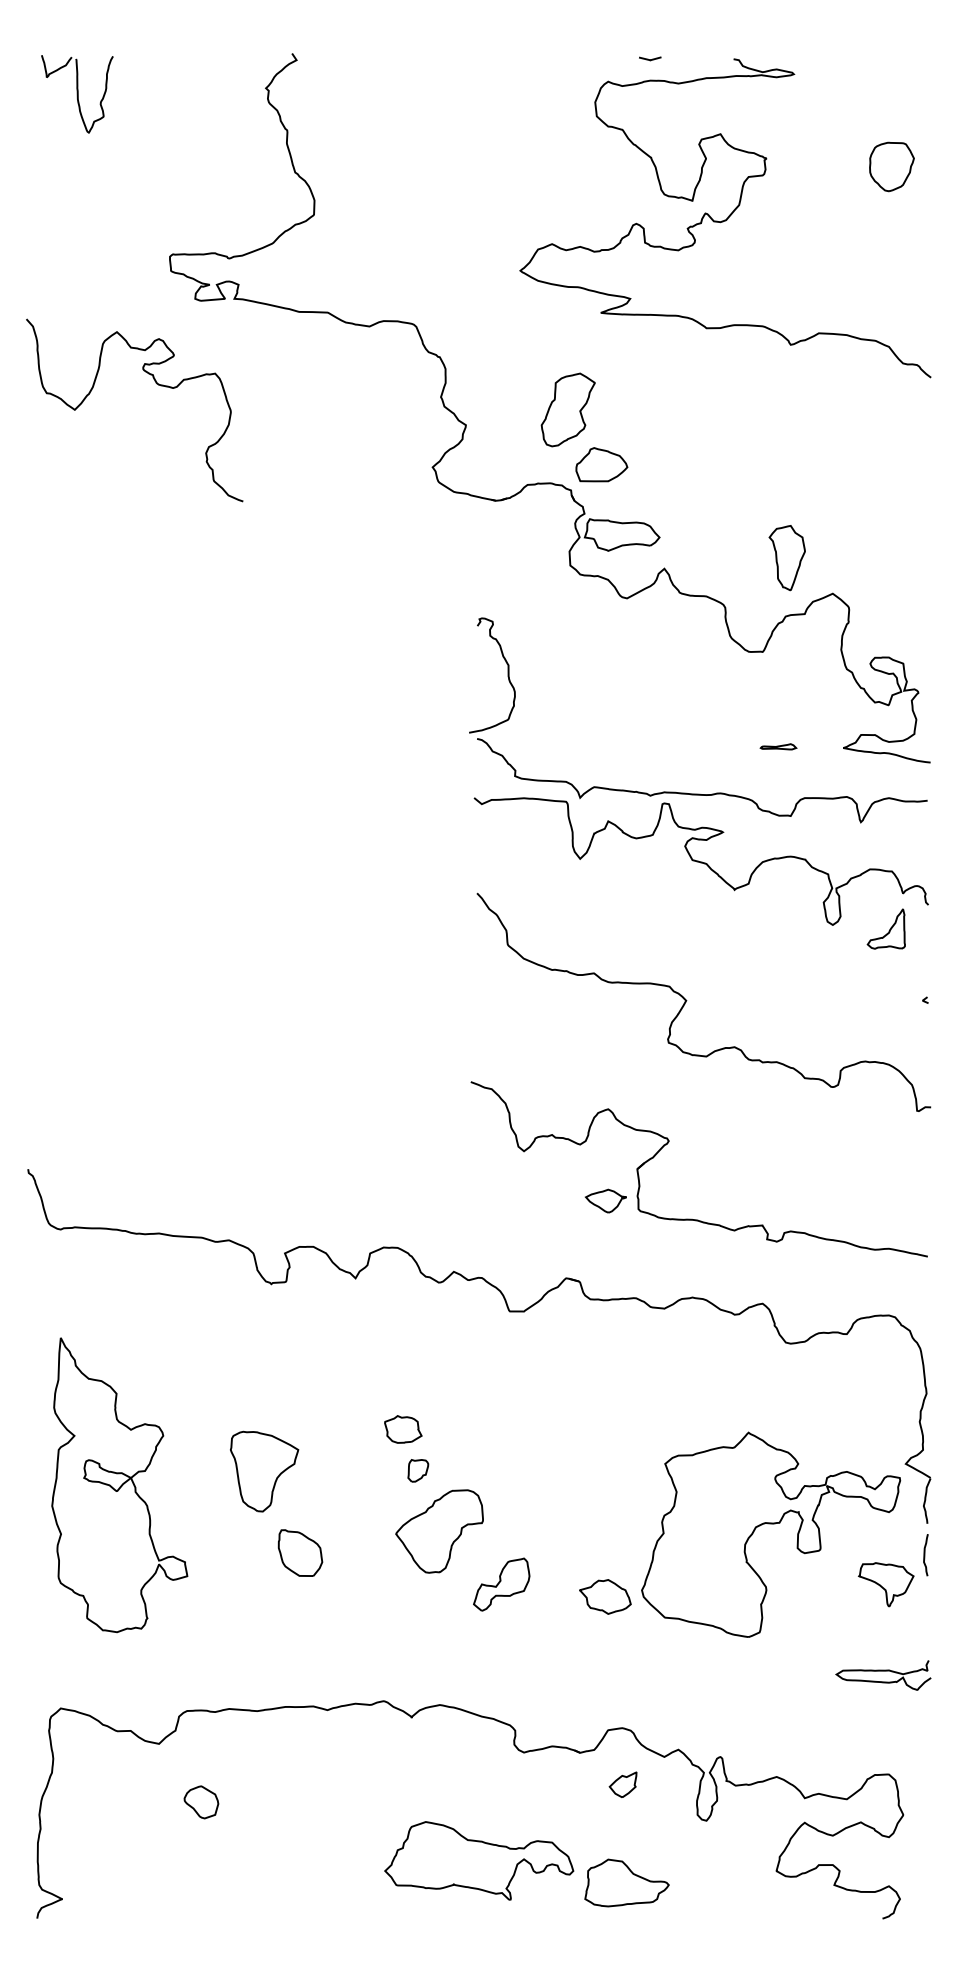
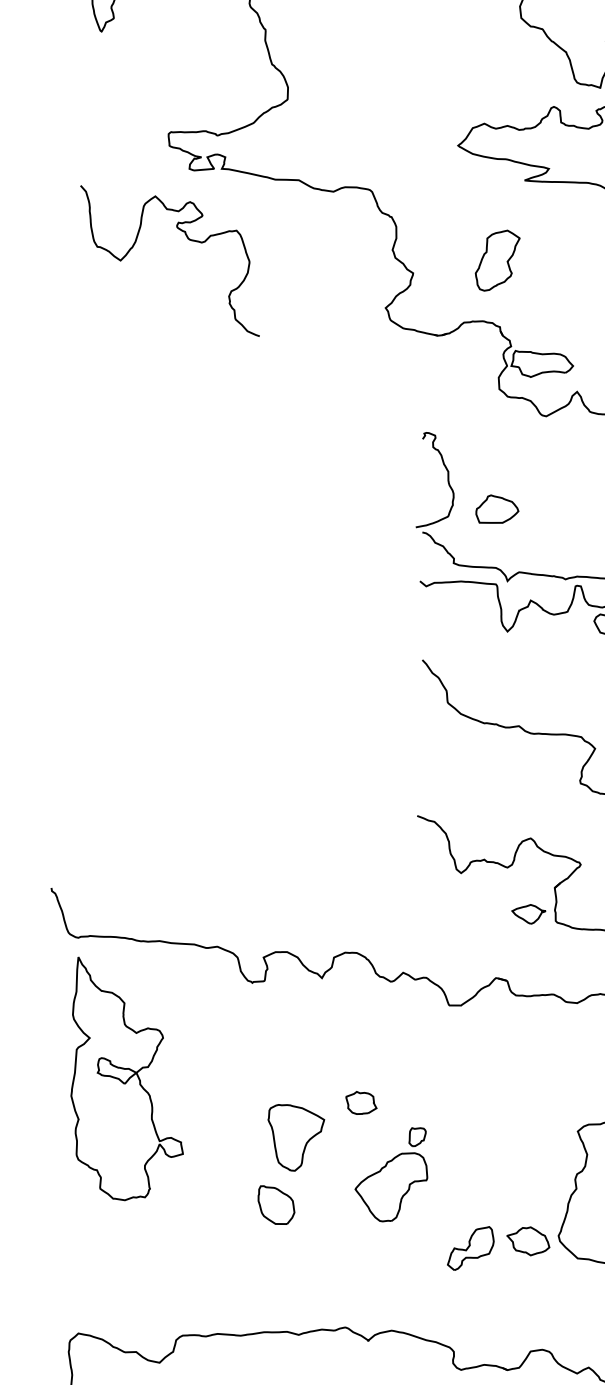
curve: (156, 384) -> (188, 239), moved
part: (601, 464) -> (497, 508), moved
part: (418, 1470) -> (417, 1136), moved
part: (264, 1471) -> (296, 1137), moved
part: (119, 1485) -> (126, 1079), moved
part: (501, 1584) -> (470, 1248), moved

